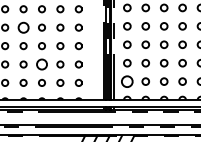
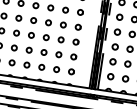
circle: (23, 27) -> (33, 20), size x0.62
circle: (41, 64) -> (43, 52), size x0.62
circle: (127, 81) -> (110, 76), size x0.62

